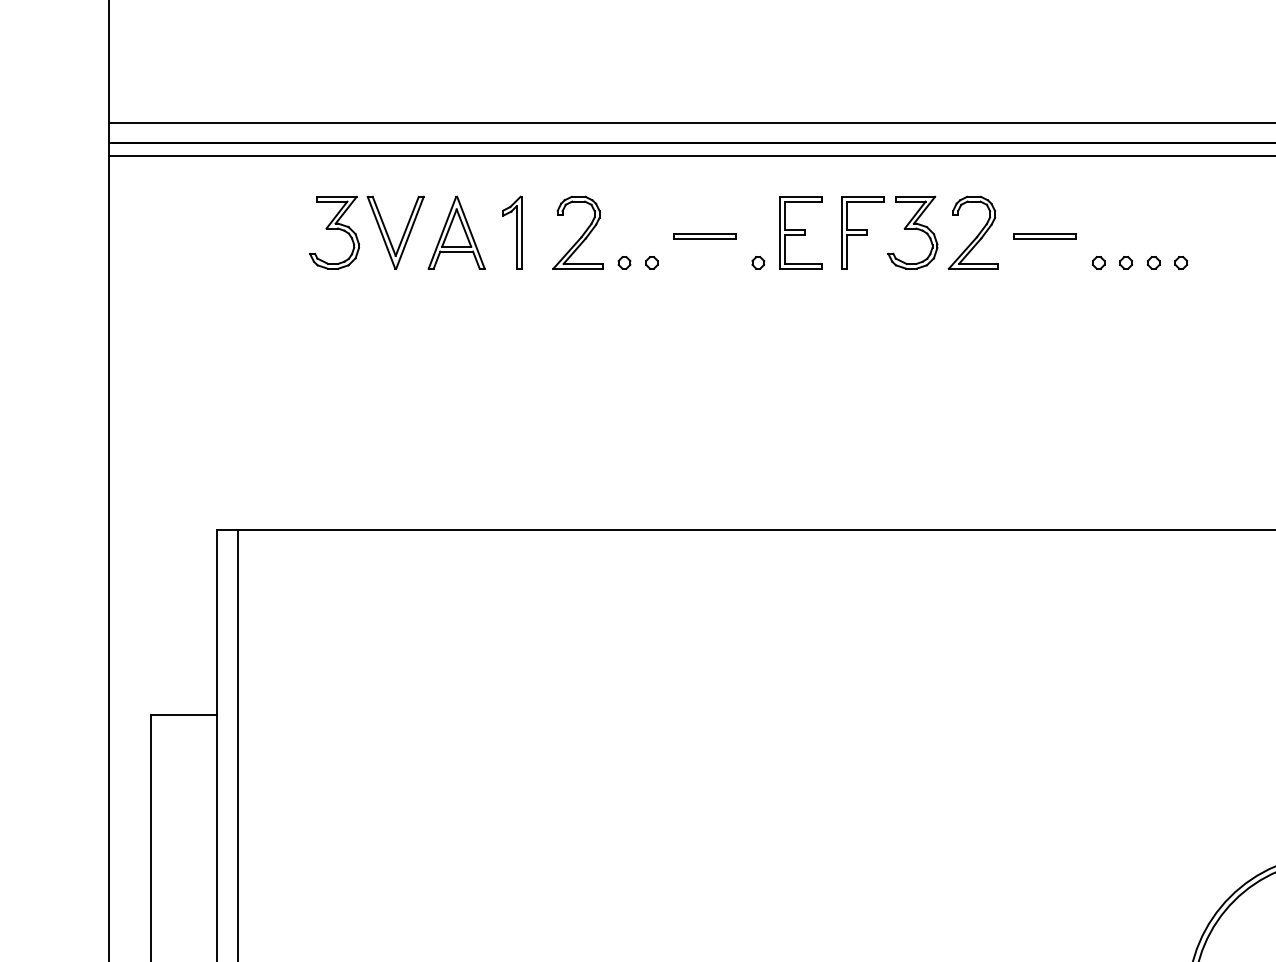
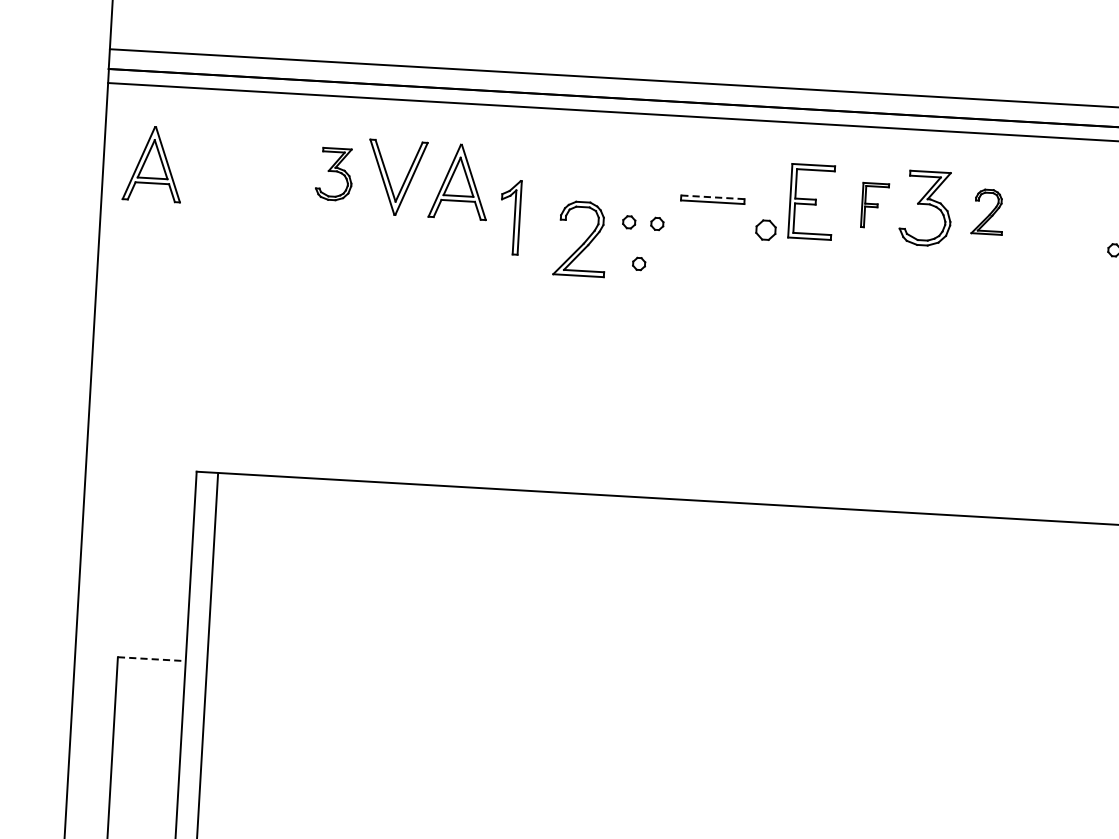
part: (157, 232) -> (153, 163), added
part: (334, 232) -> (334, 174), size x0.7
part: (512, 232) -> (510, 217), moved
part: (577, 232) -> (580, 238), moved
part: (862, 232) -> (874, 205), size x0.6
part: (972, 232) -> (986, 211), size x0.6
line: (704, 233) -> (712, 196), solid -> dashed
part: (1044, 236) -> (1060, 220), removed
part: (758, 262) -> (766, 229), size x1.6
part: (636, 302) -> (639, 263), added
line: (184, 715) -> (152, 659), solid -> dashed

